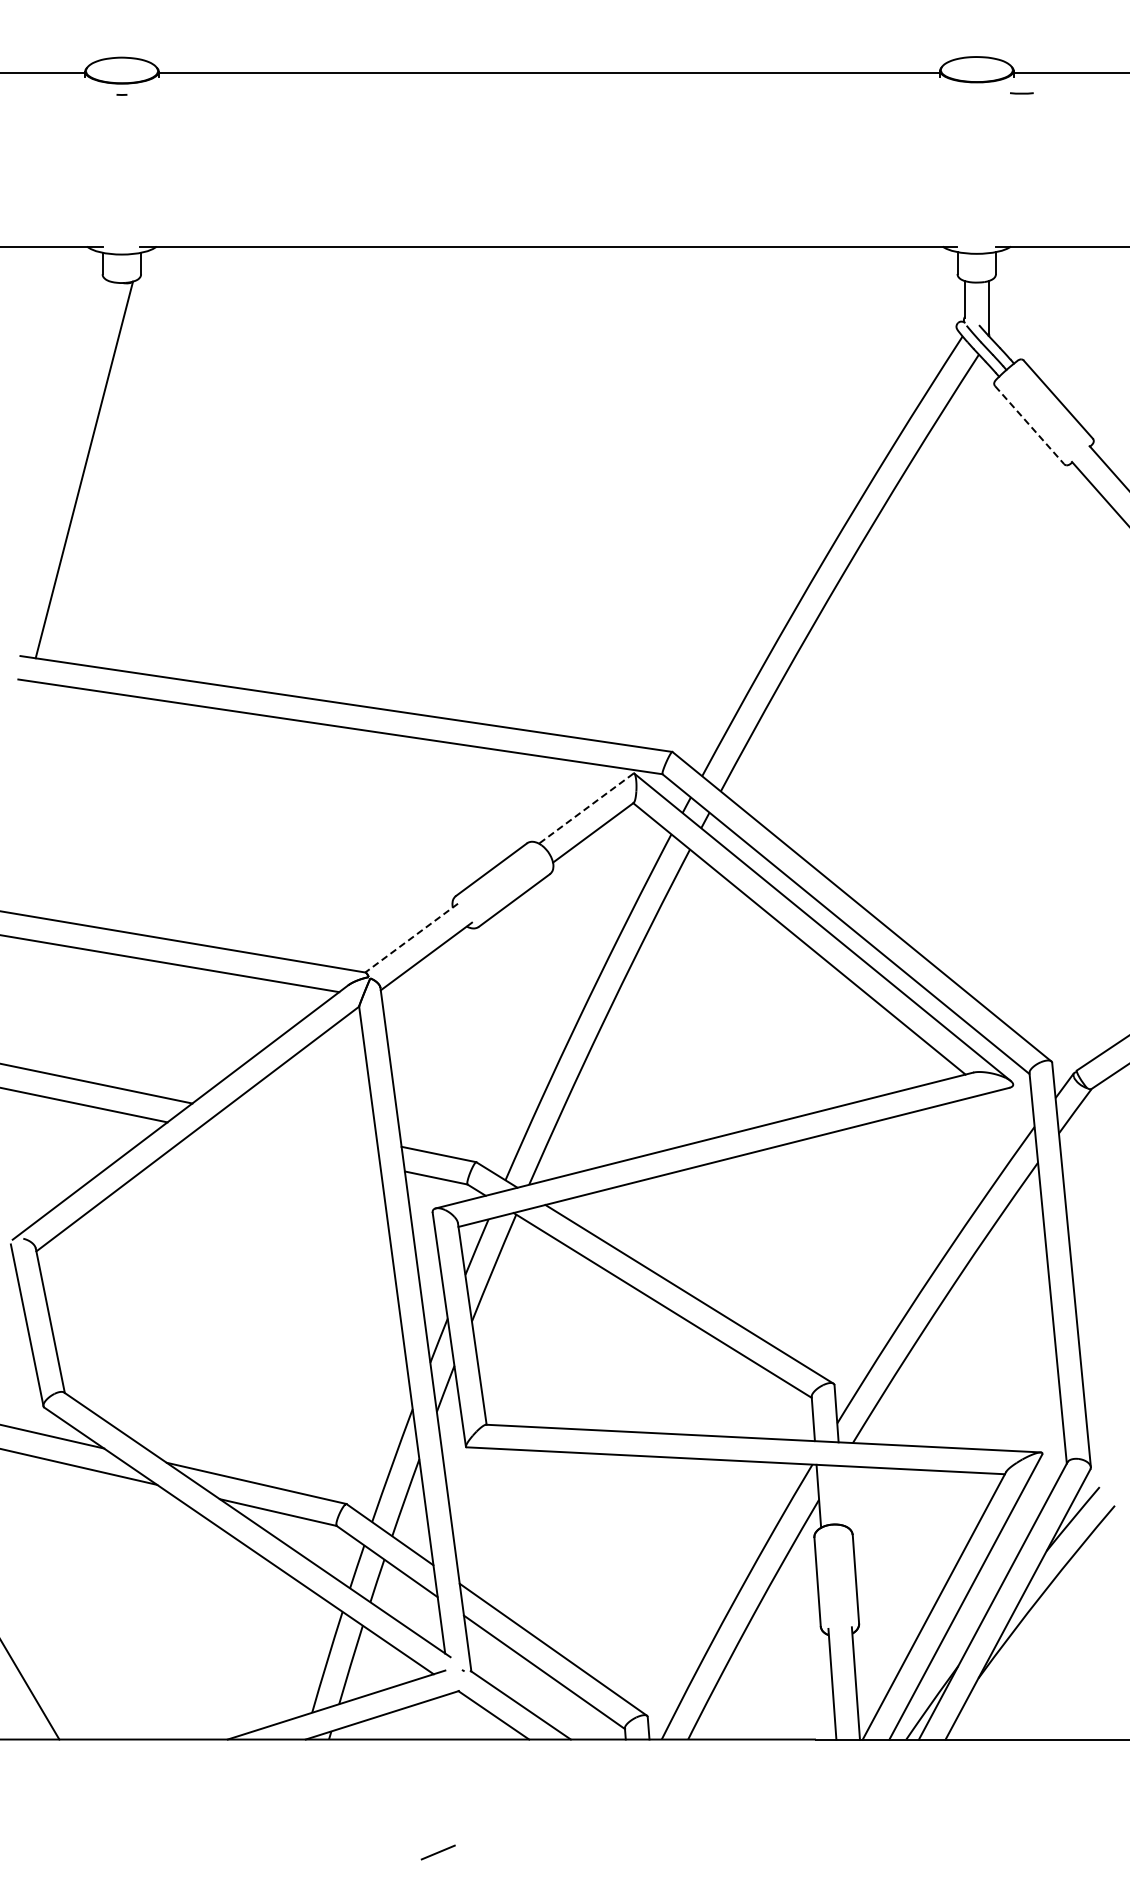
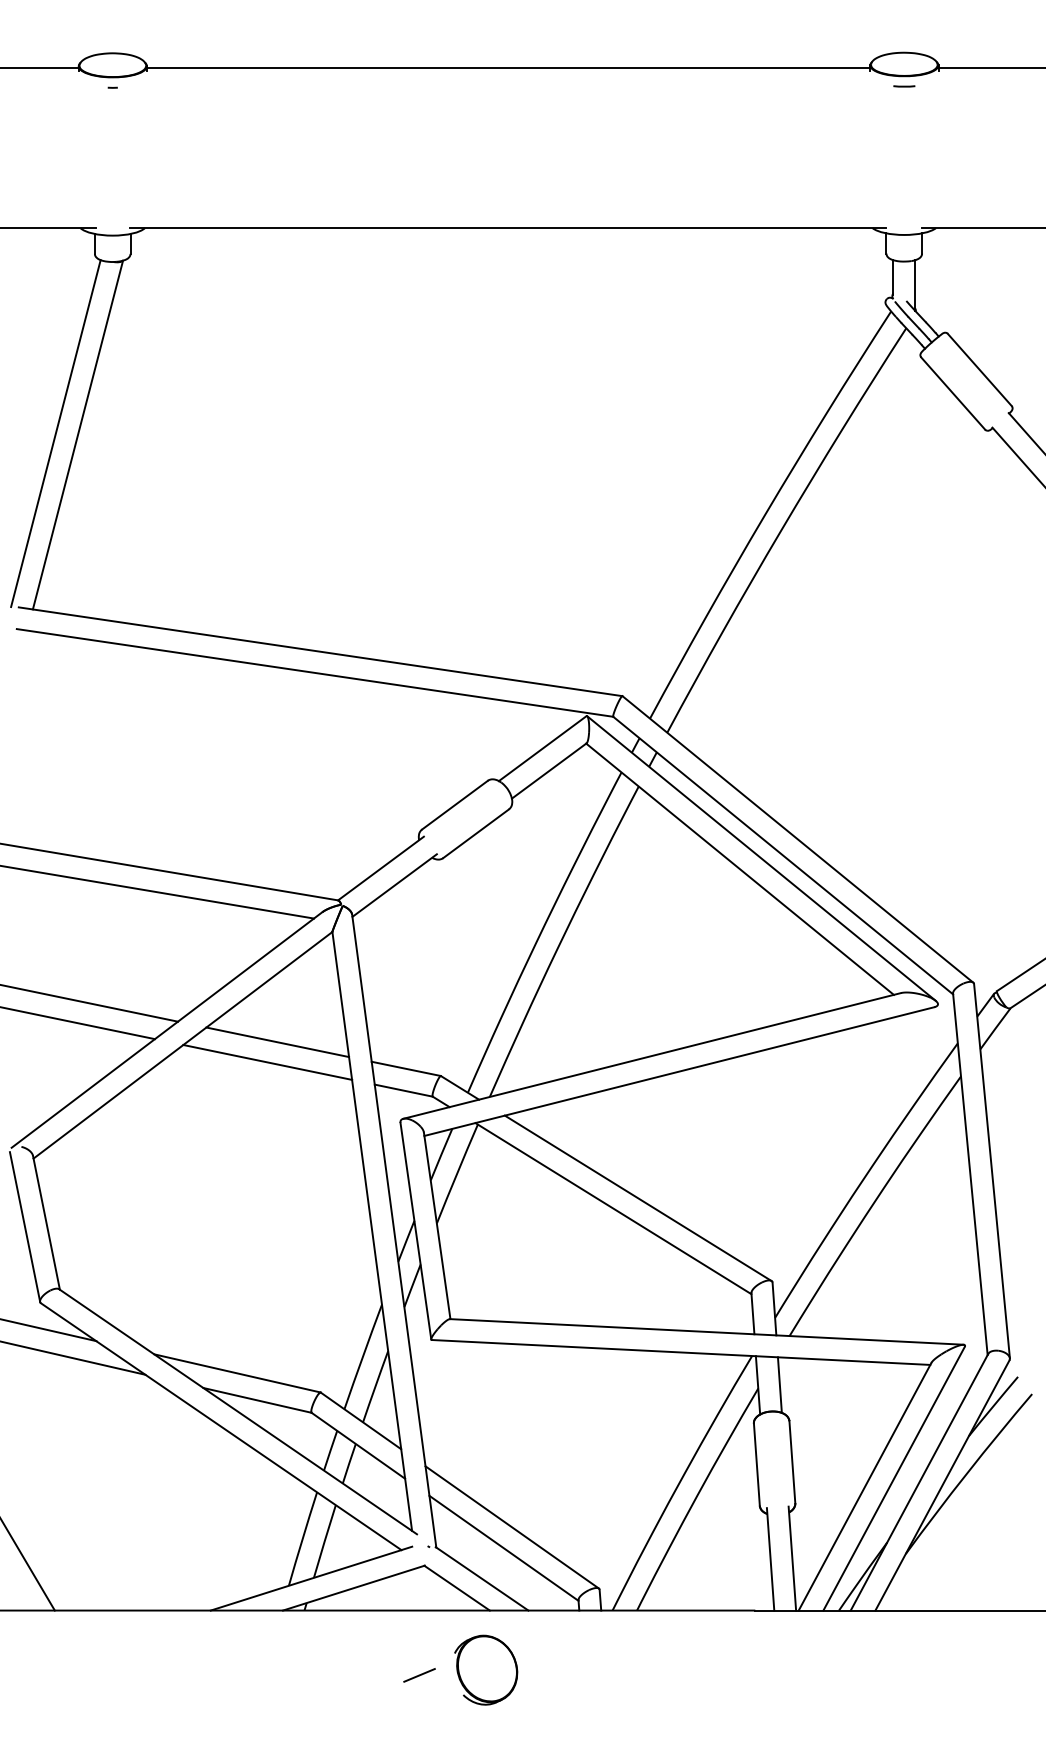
line: (1021, 93) -> (904, 86), moved
line: (1029, 425) -> (953, 393), dashed -> solid
line: (60, 468) -> (55, 433), added
line: (586, 808) -> (542, 748), dashed -> solid
line: (411, 938) -> (380, 868), dashed -> solid
line: (300, 1125) -> (278, 1042), added
line: (289, 1147) -> (267, 1062), added
line: (842, 1496) -> (779, 1385), added
part: (524, 1803) -> (485, 1669), added
line: (437, 1852) -> (418, 1675), moved

